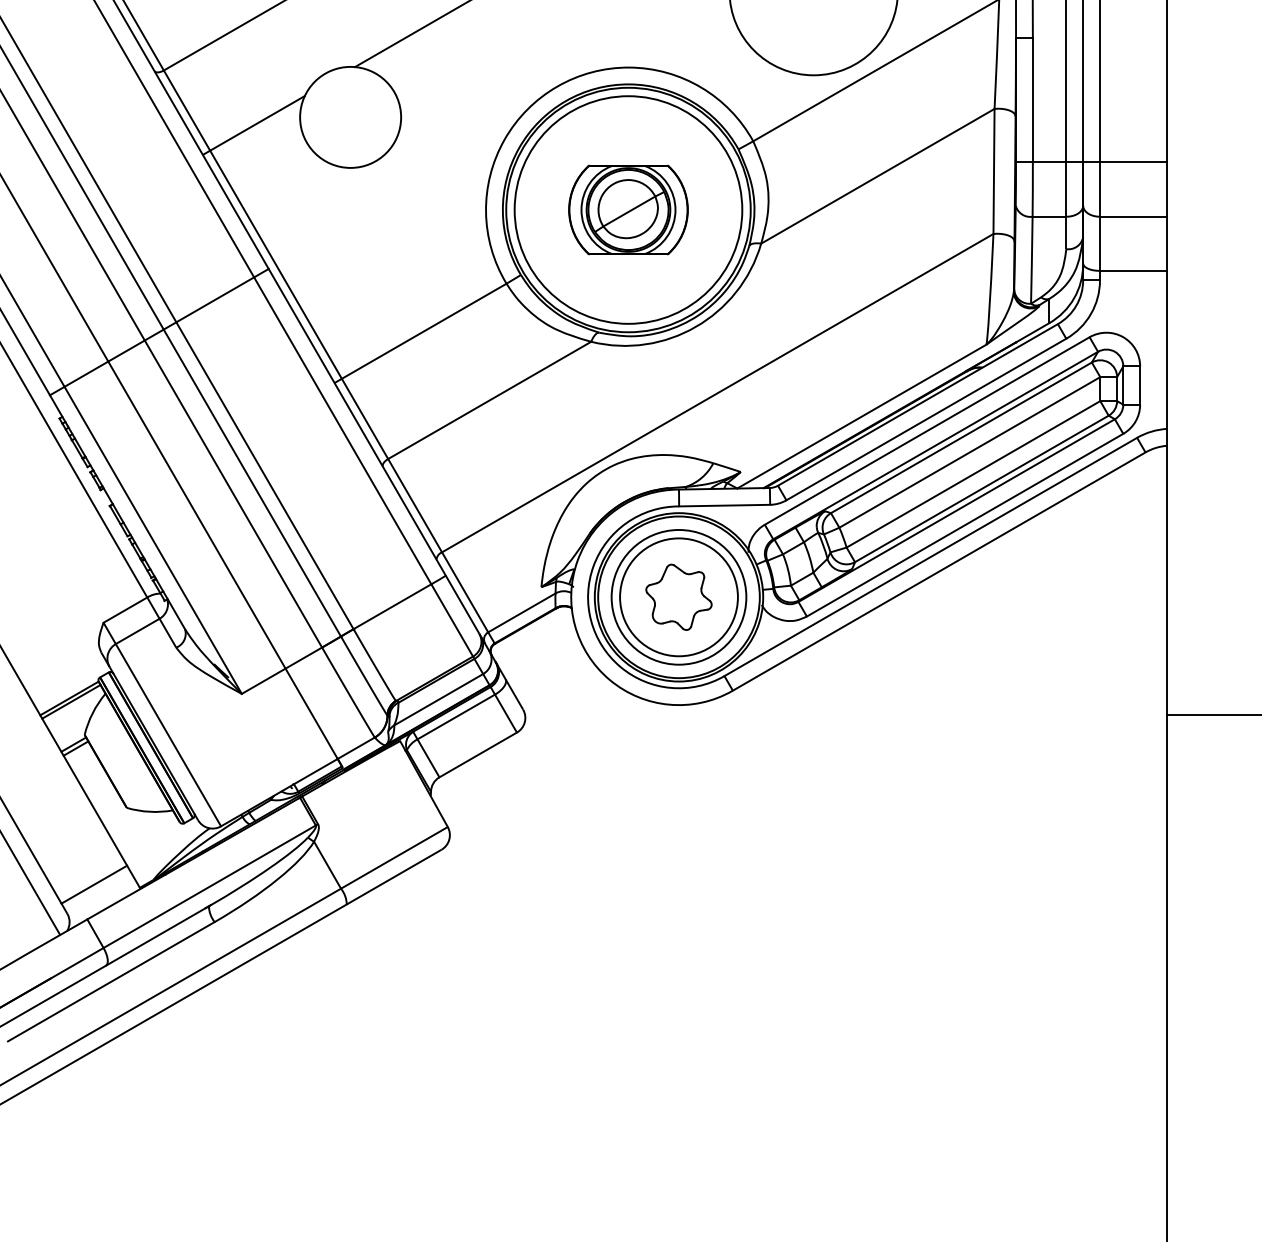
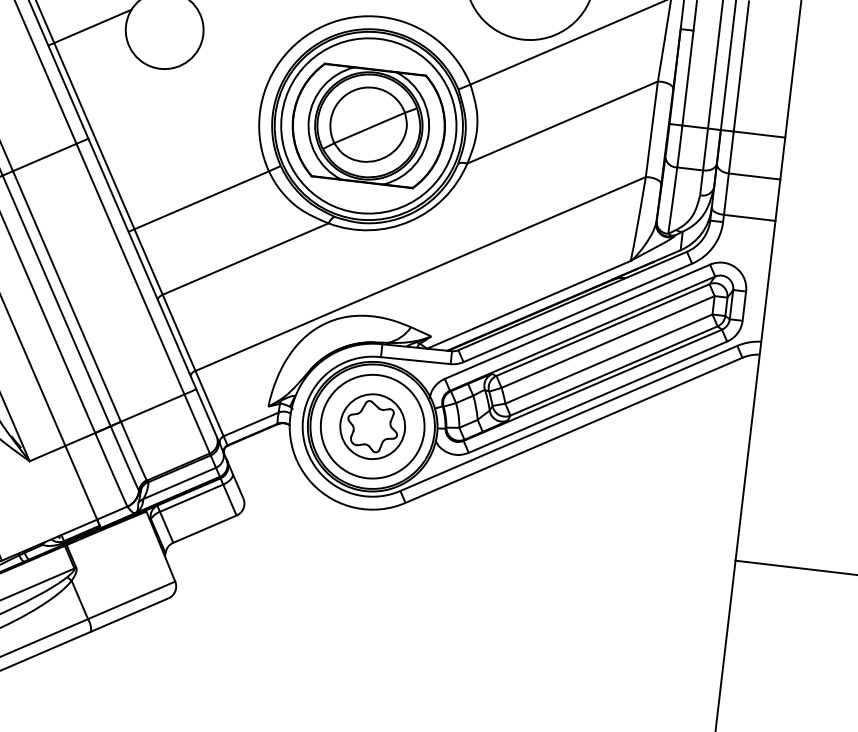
part: (628, 209) -> (368, 125), size x1.67
circle: (678, 597) -> (372, 426), size x0.71

